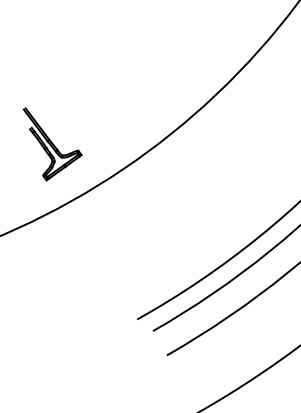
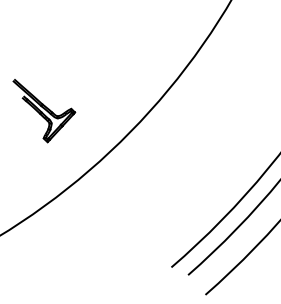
part: (52, 144) -> (46, 108), moved

